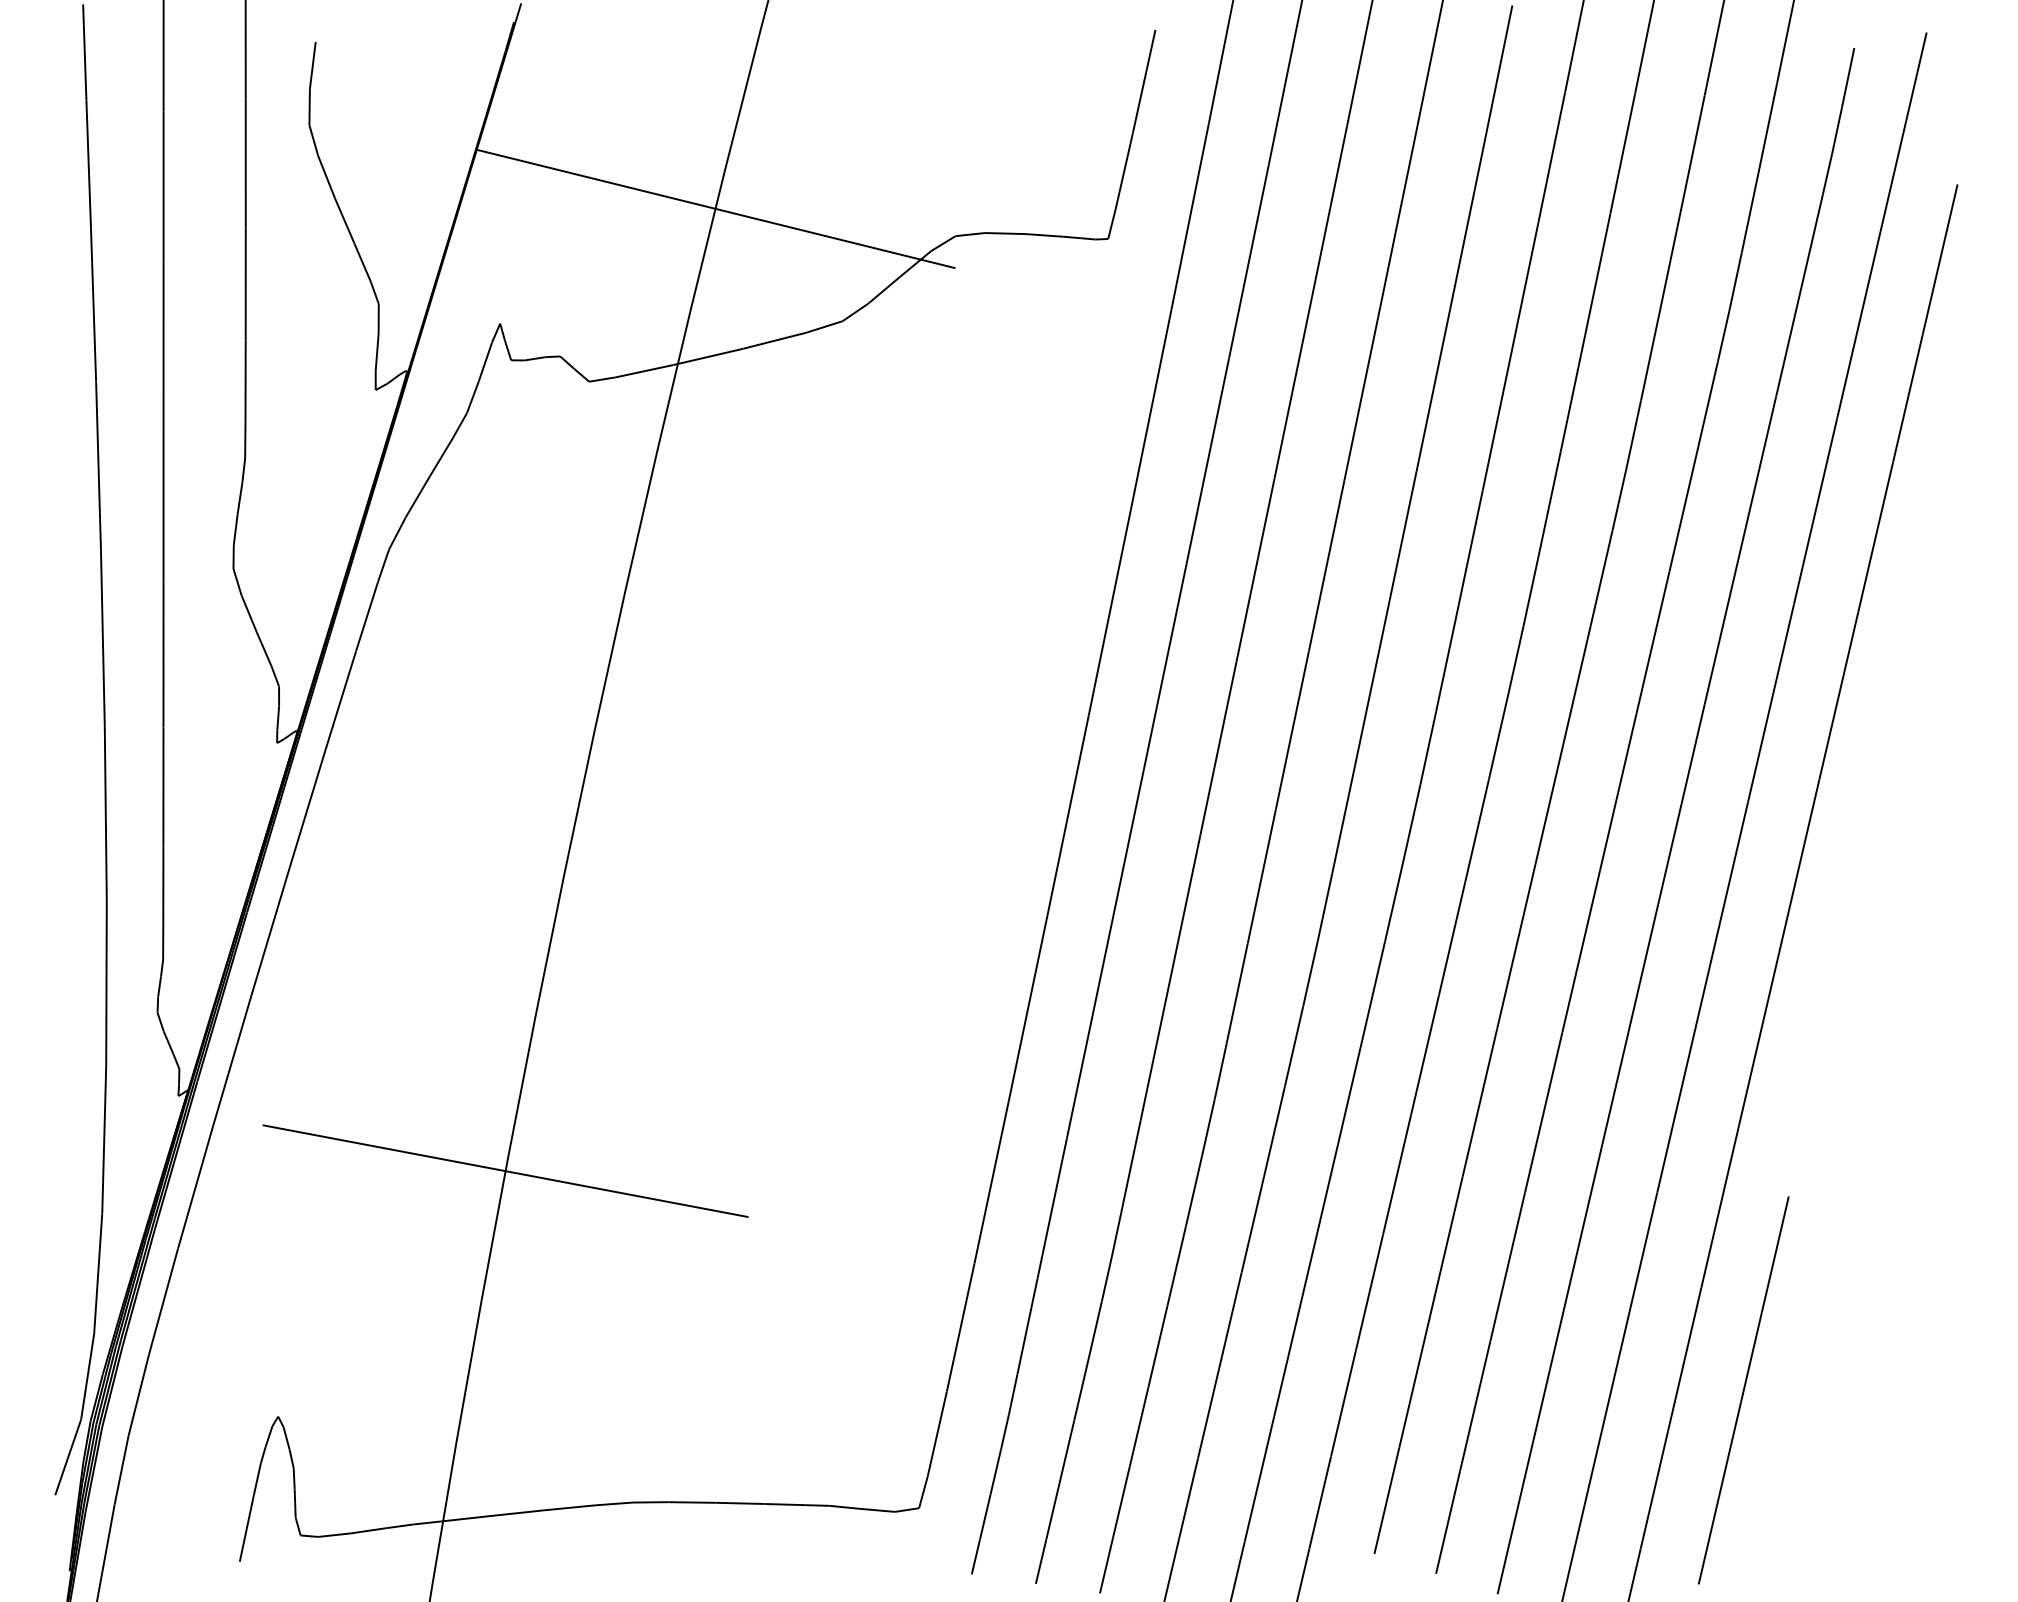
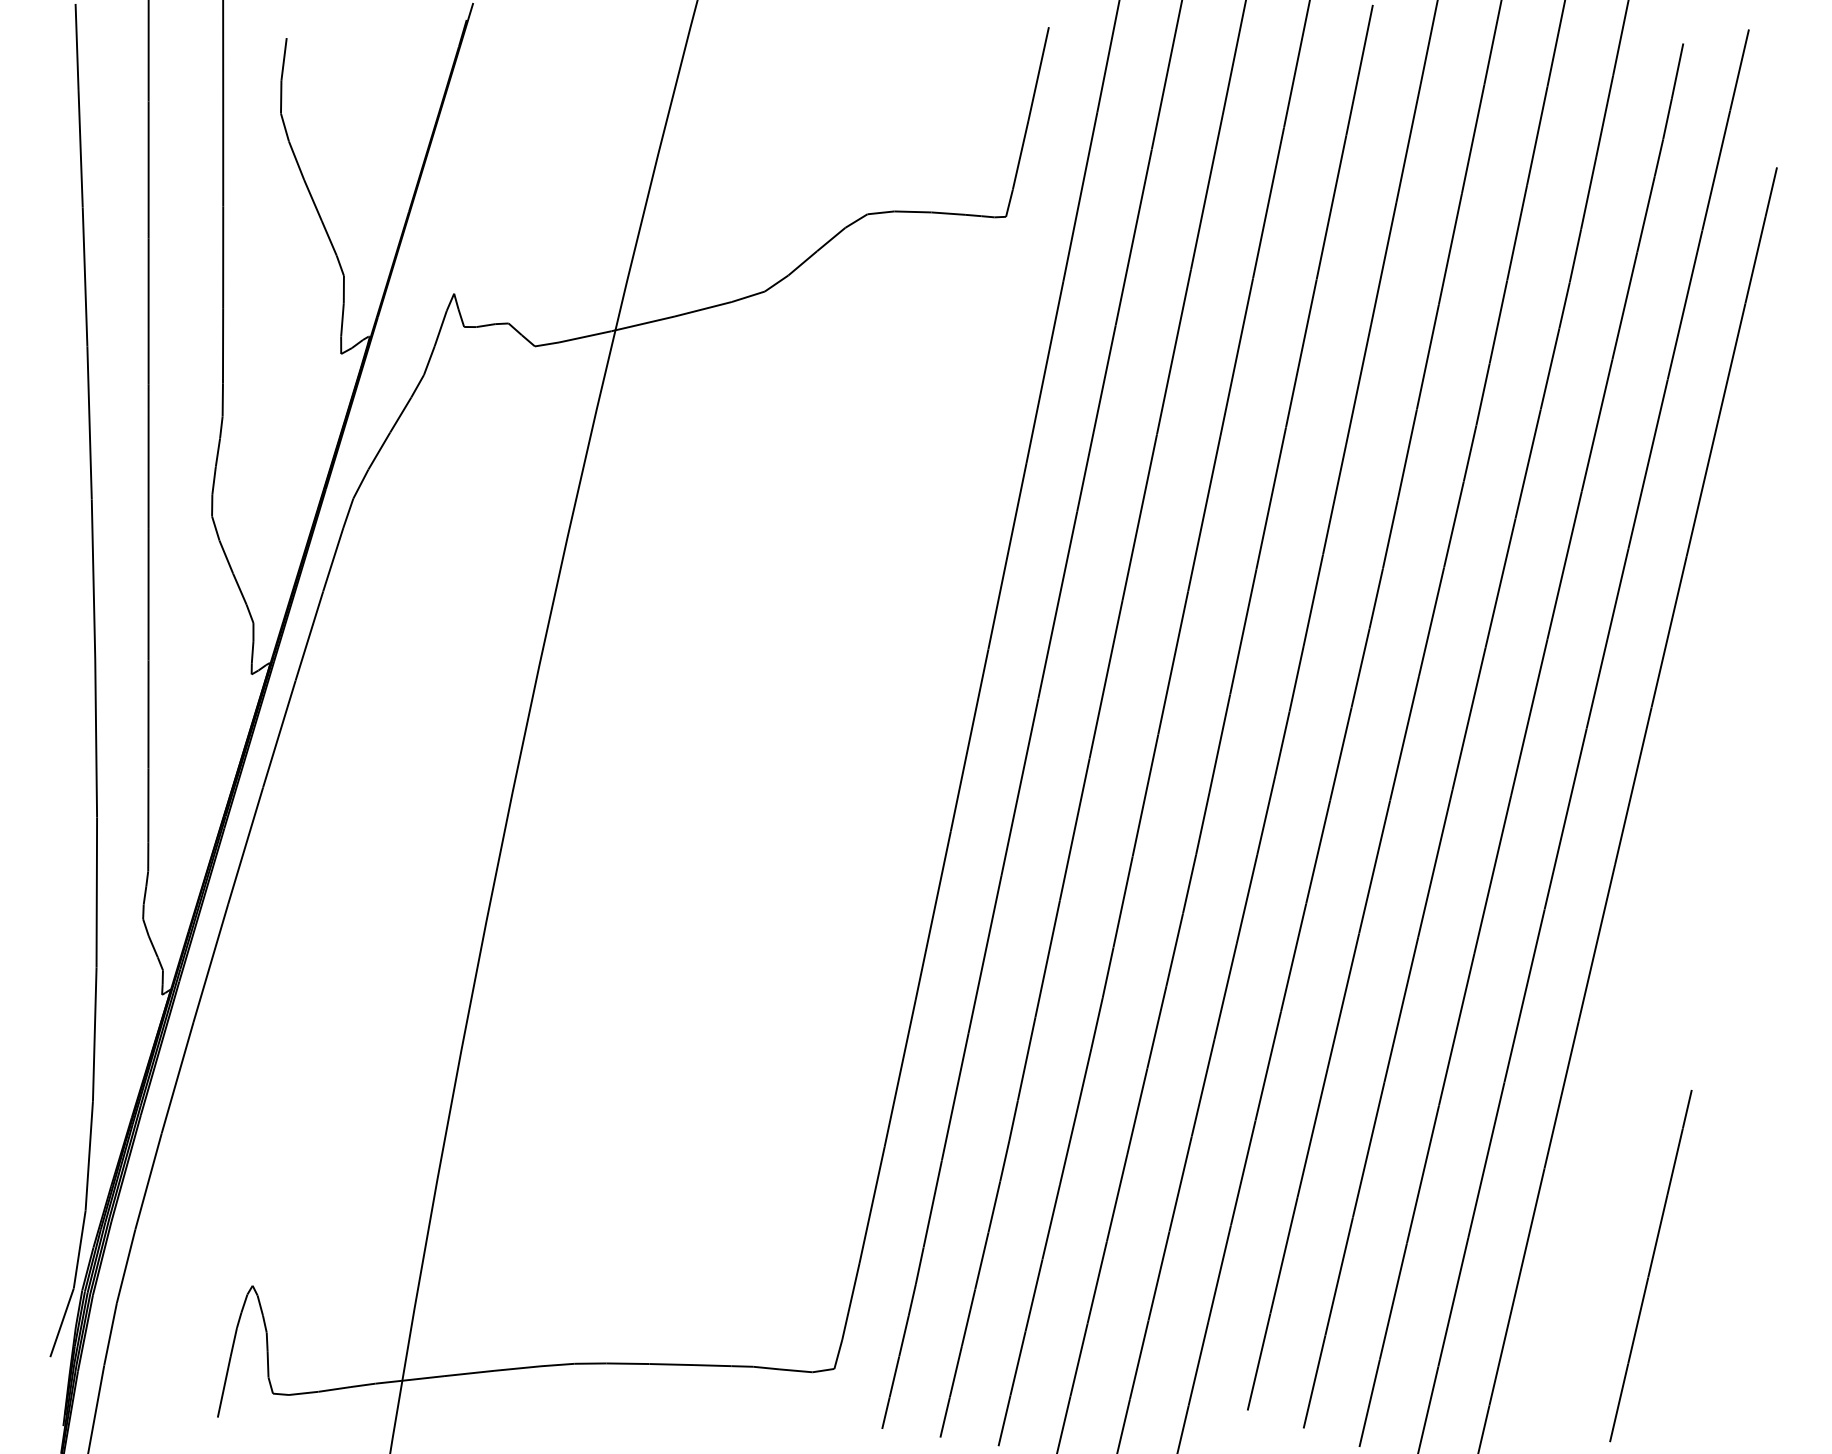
line: (715, 208) -> (649, 189), removed
line: (504, 1170) -> (458, 1062), removed
line: (1743, 1389) -> (1650, 1265), moved

